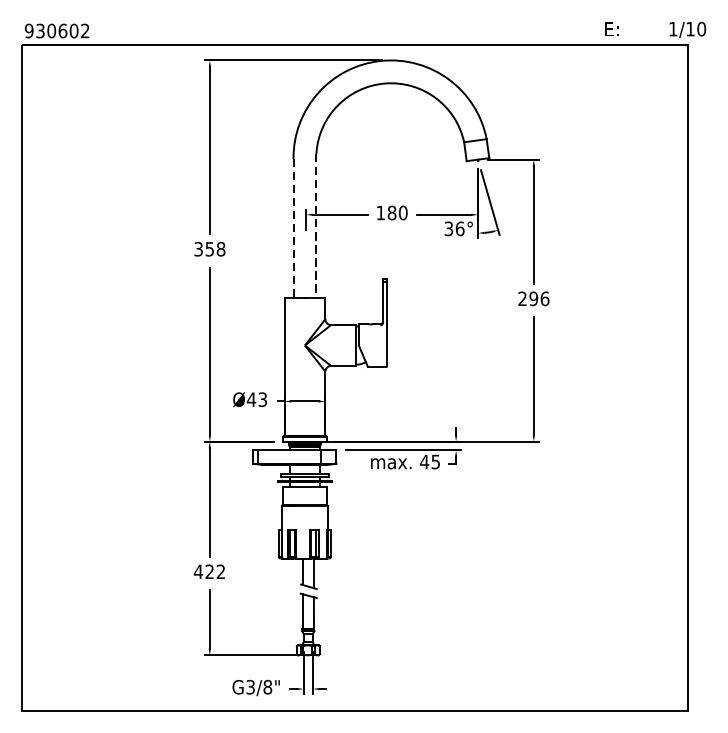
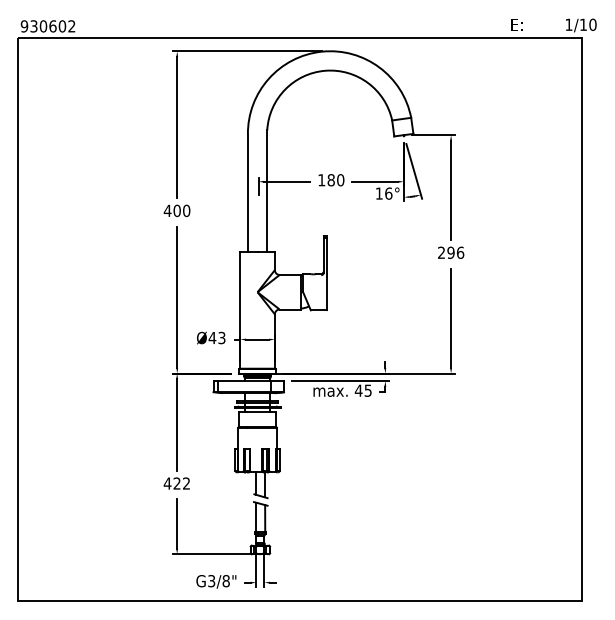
line: (316, 226) -> (267, 191), dashed -> solid
line: (293, 228) -> (247, 193), dashed -> solid
text: (447, 228) -> (378, 193), 36° -> 16°
text: (209, 248) -> (176, 210), 358 -> 400

